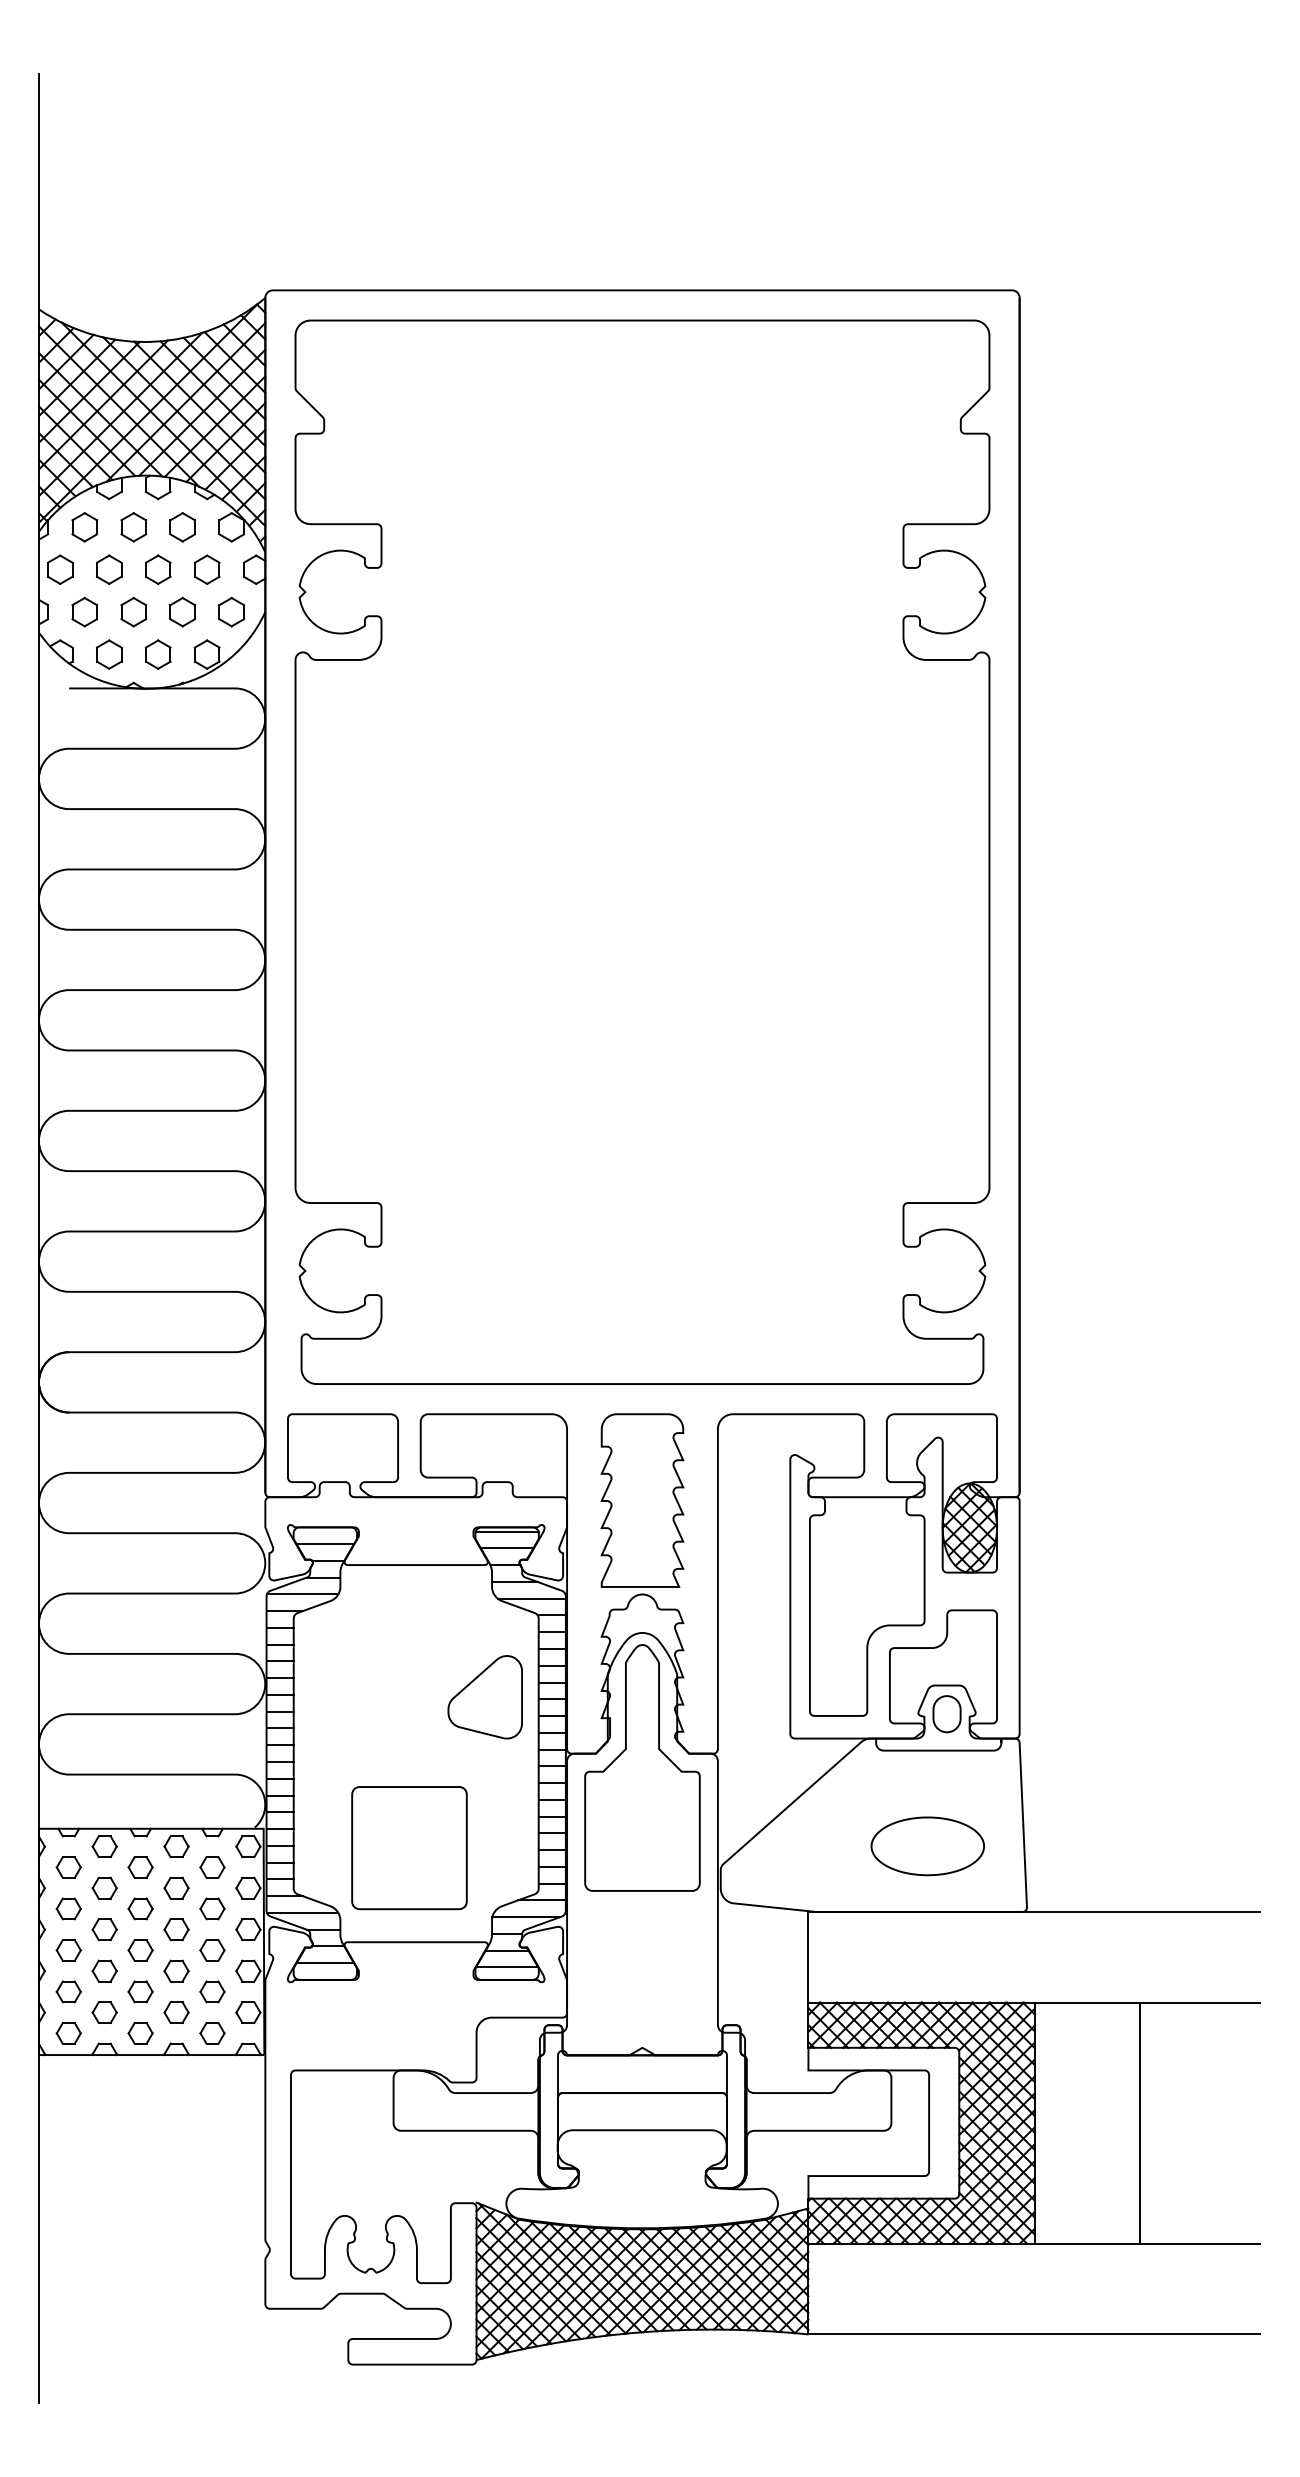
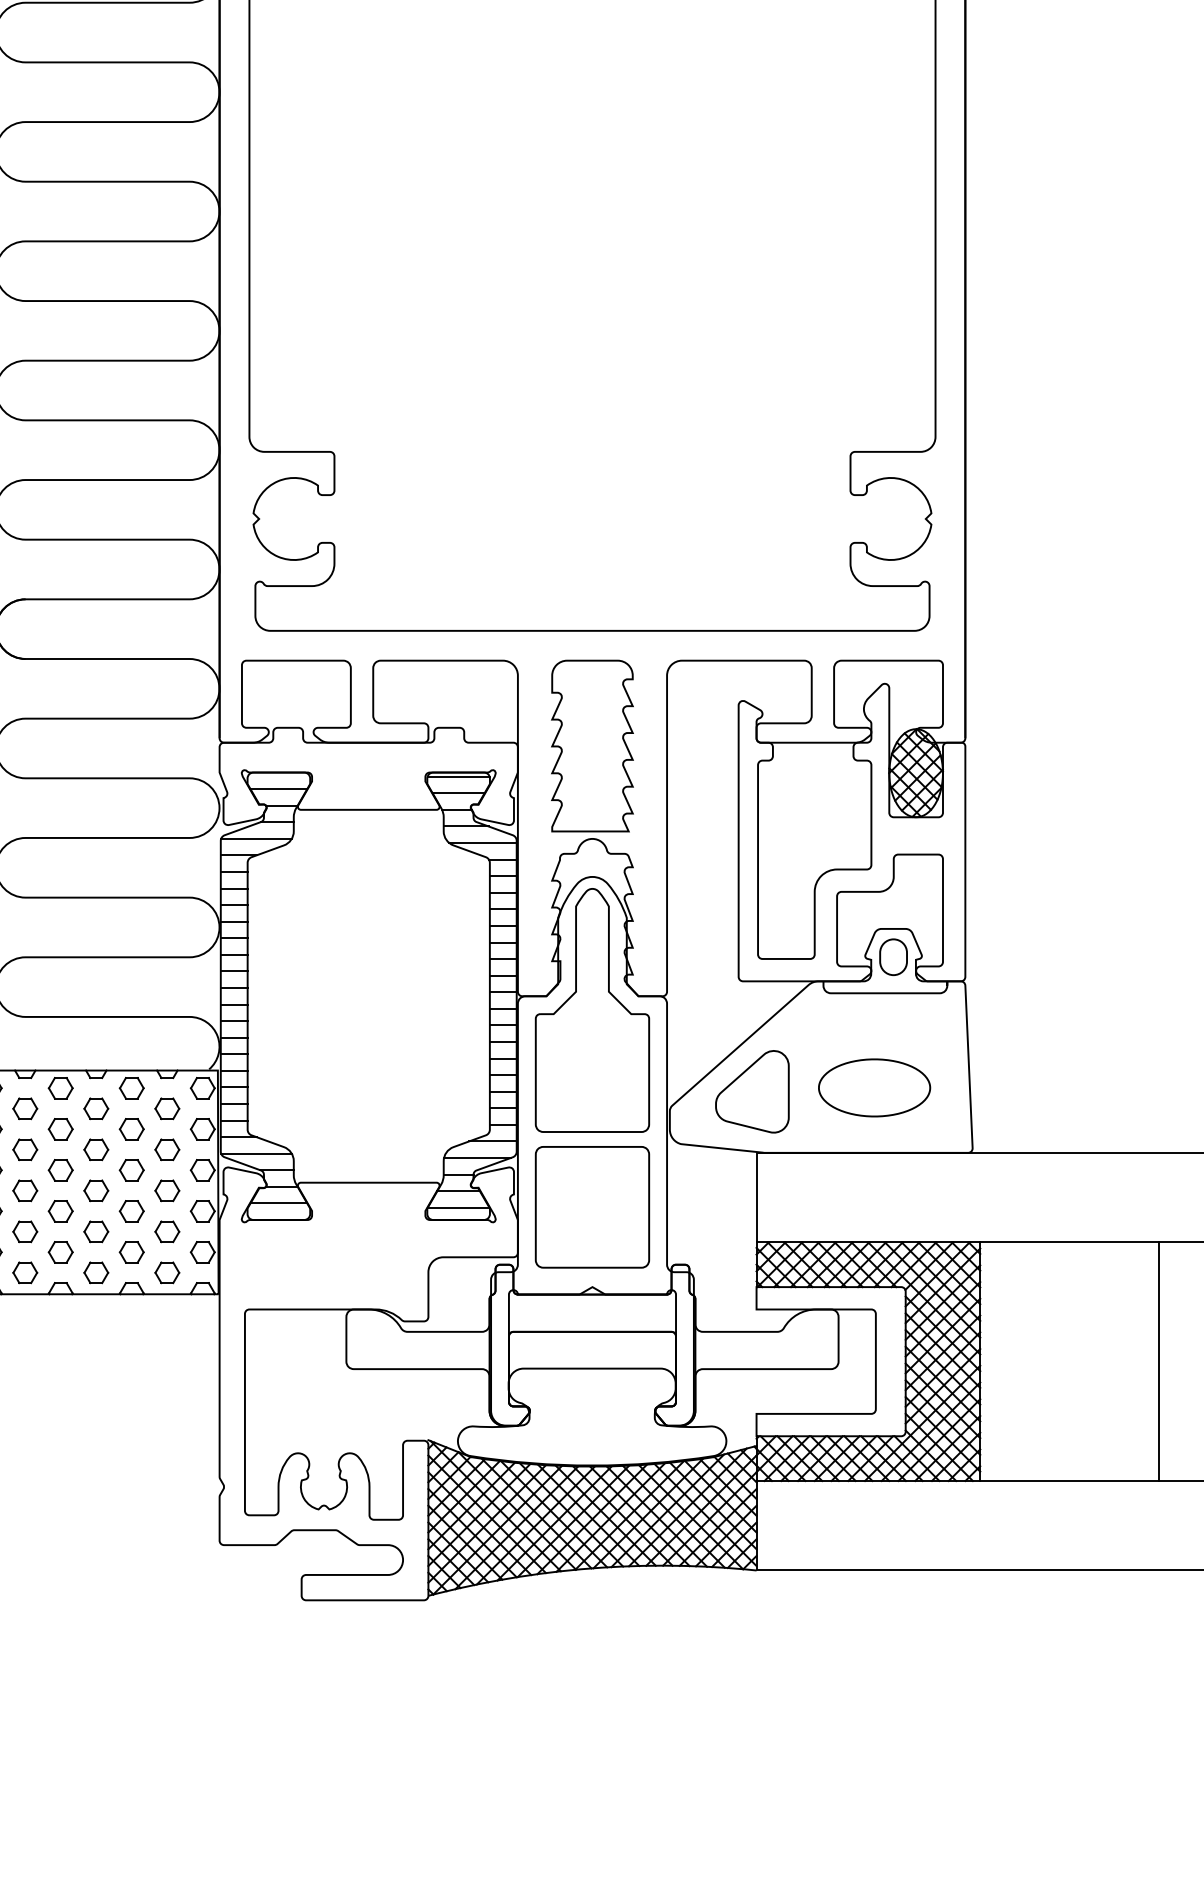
part: (484, 1697) -> (751, 1092), moved
part: (409, 1848) -> (592, 1207), moved
line: (1139, 2122) -> (1159, 1360), moved

